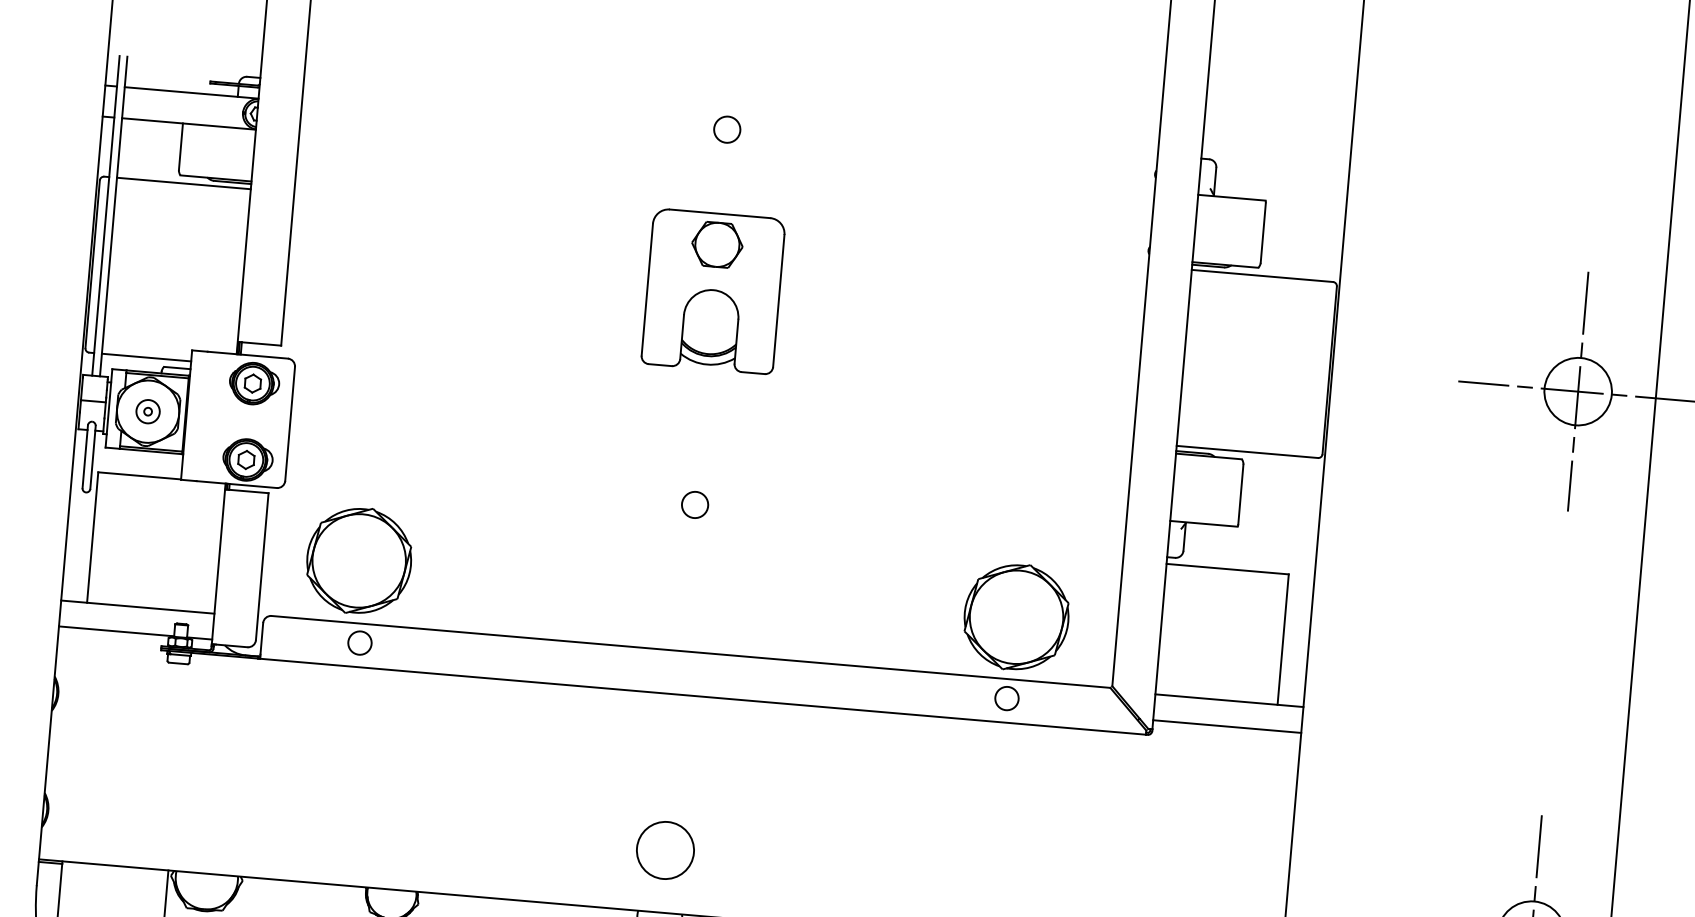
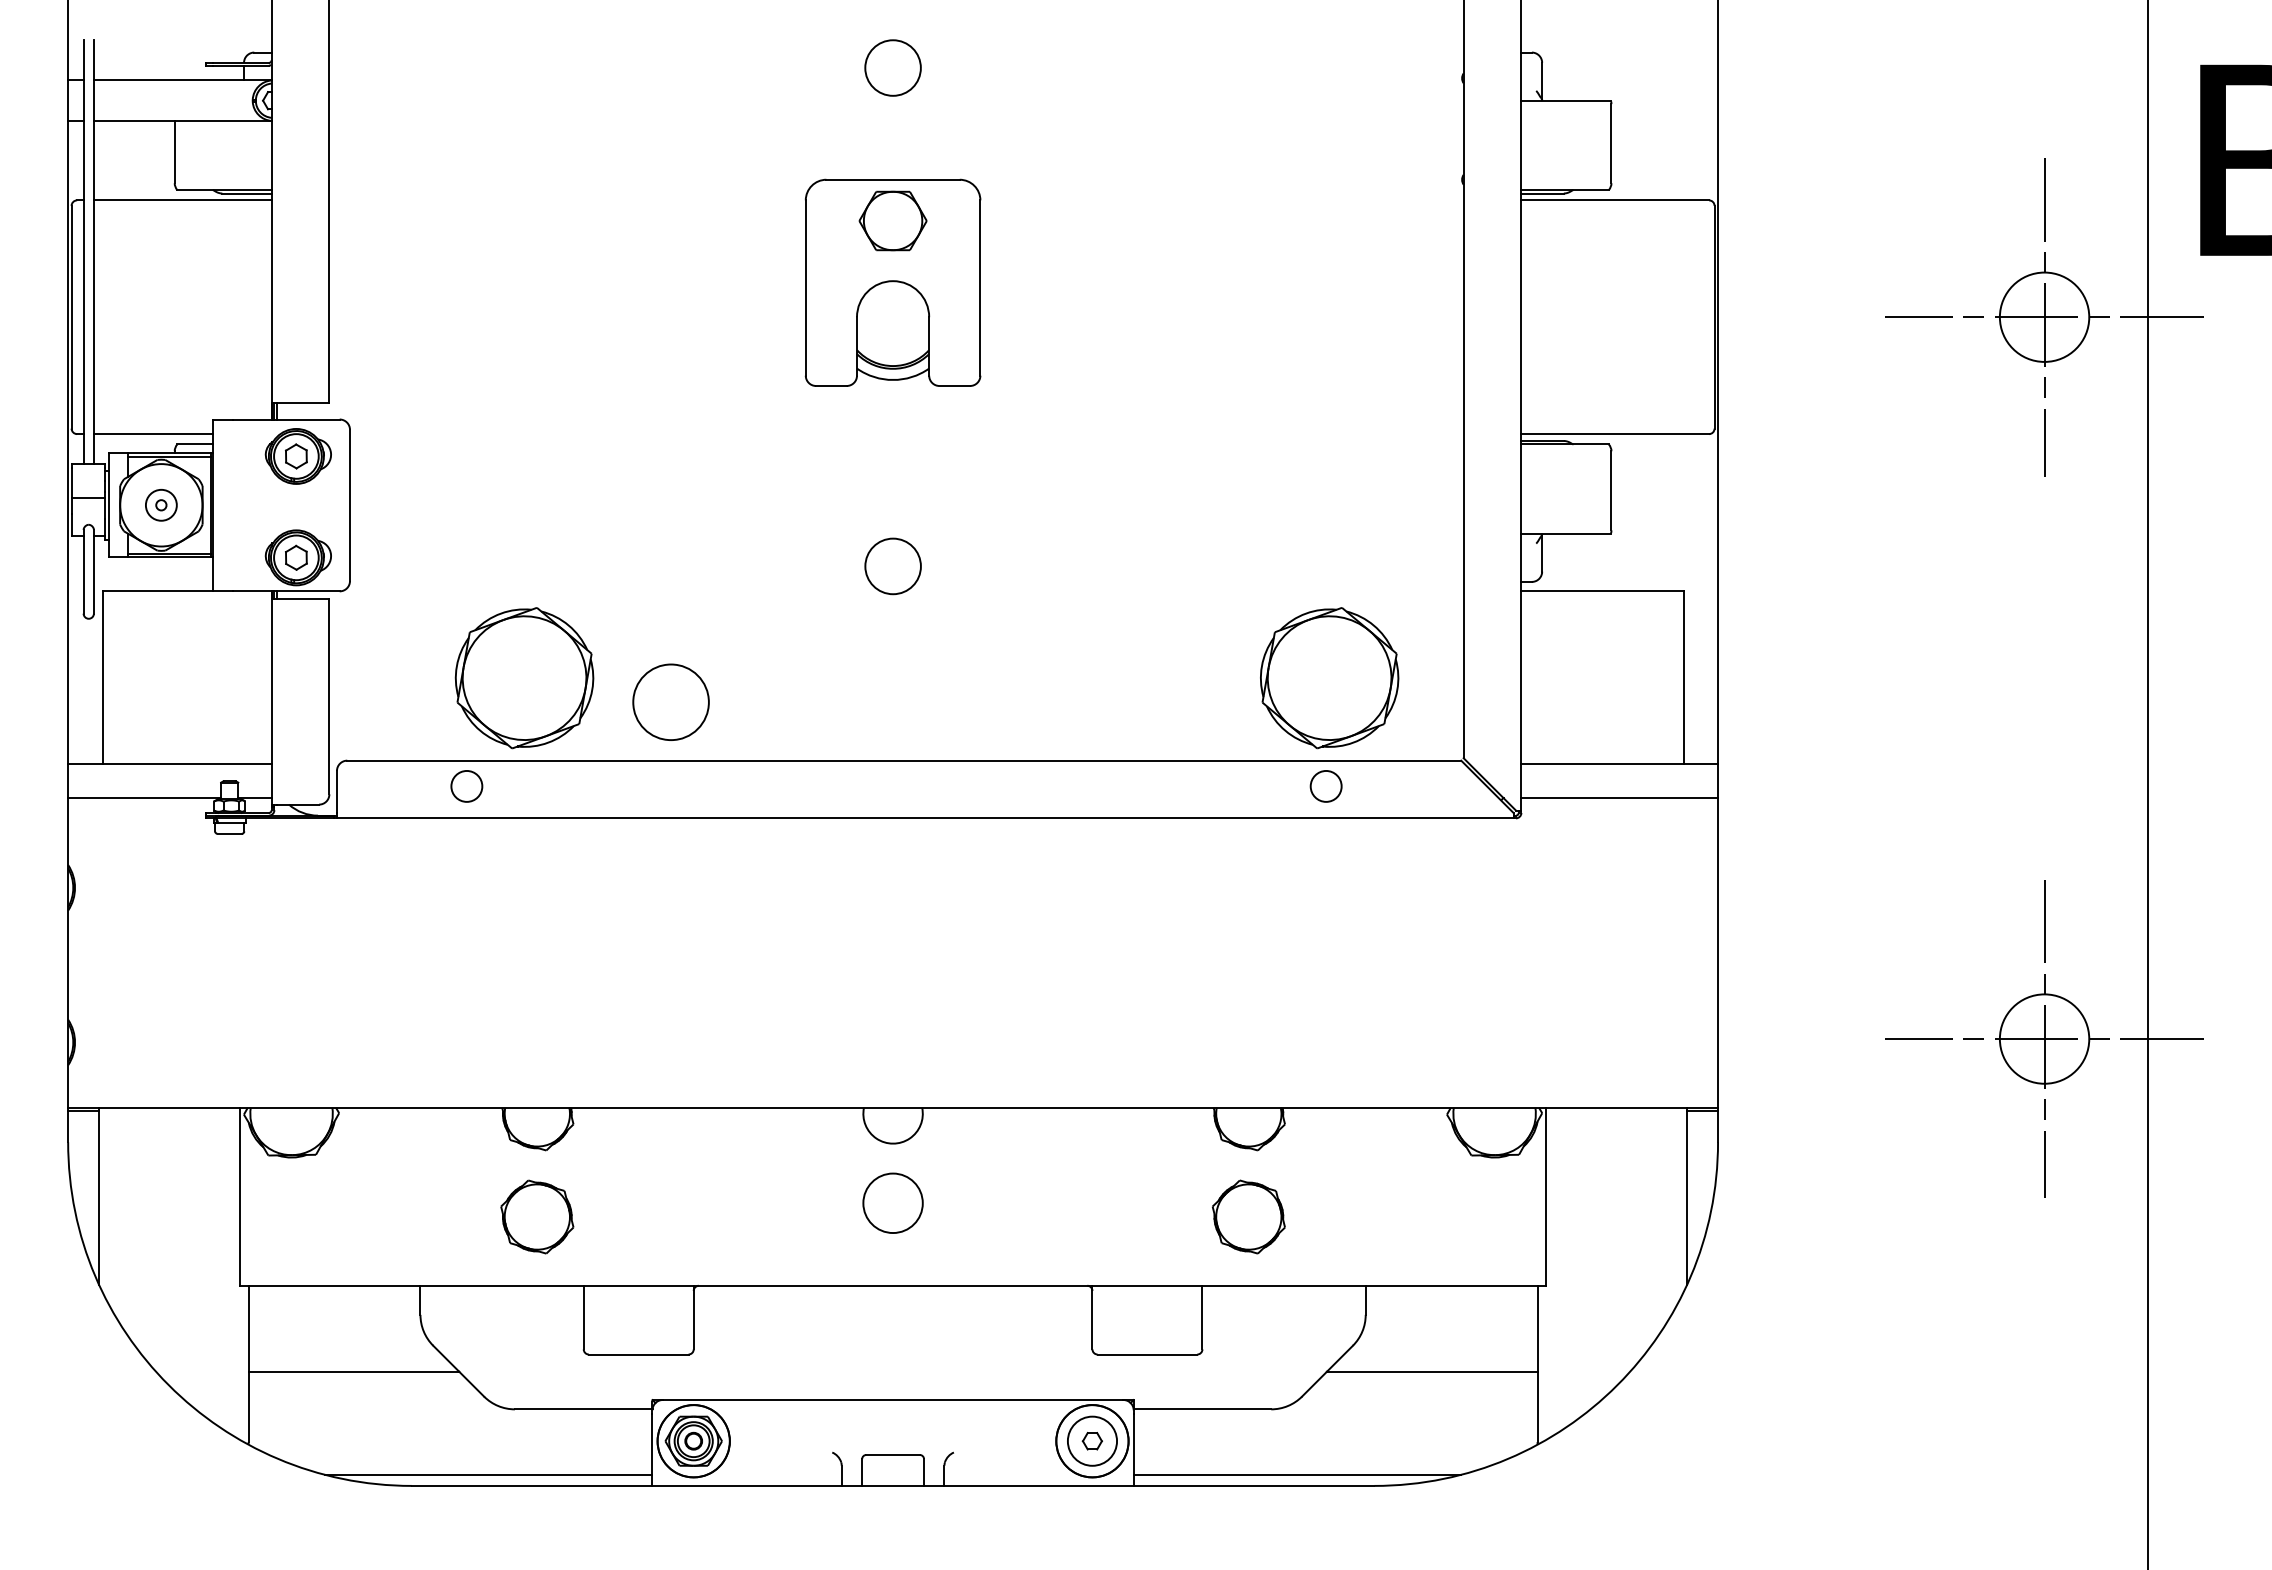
circle: (726, 129) -> (892, 67), size x1.6
circle: (694, 504) -> (892, 566), size x1.6
part: (359, 561) -> (524, 678), moved
circle: (665, 849) -> (670, 701), moved

